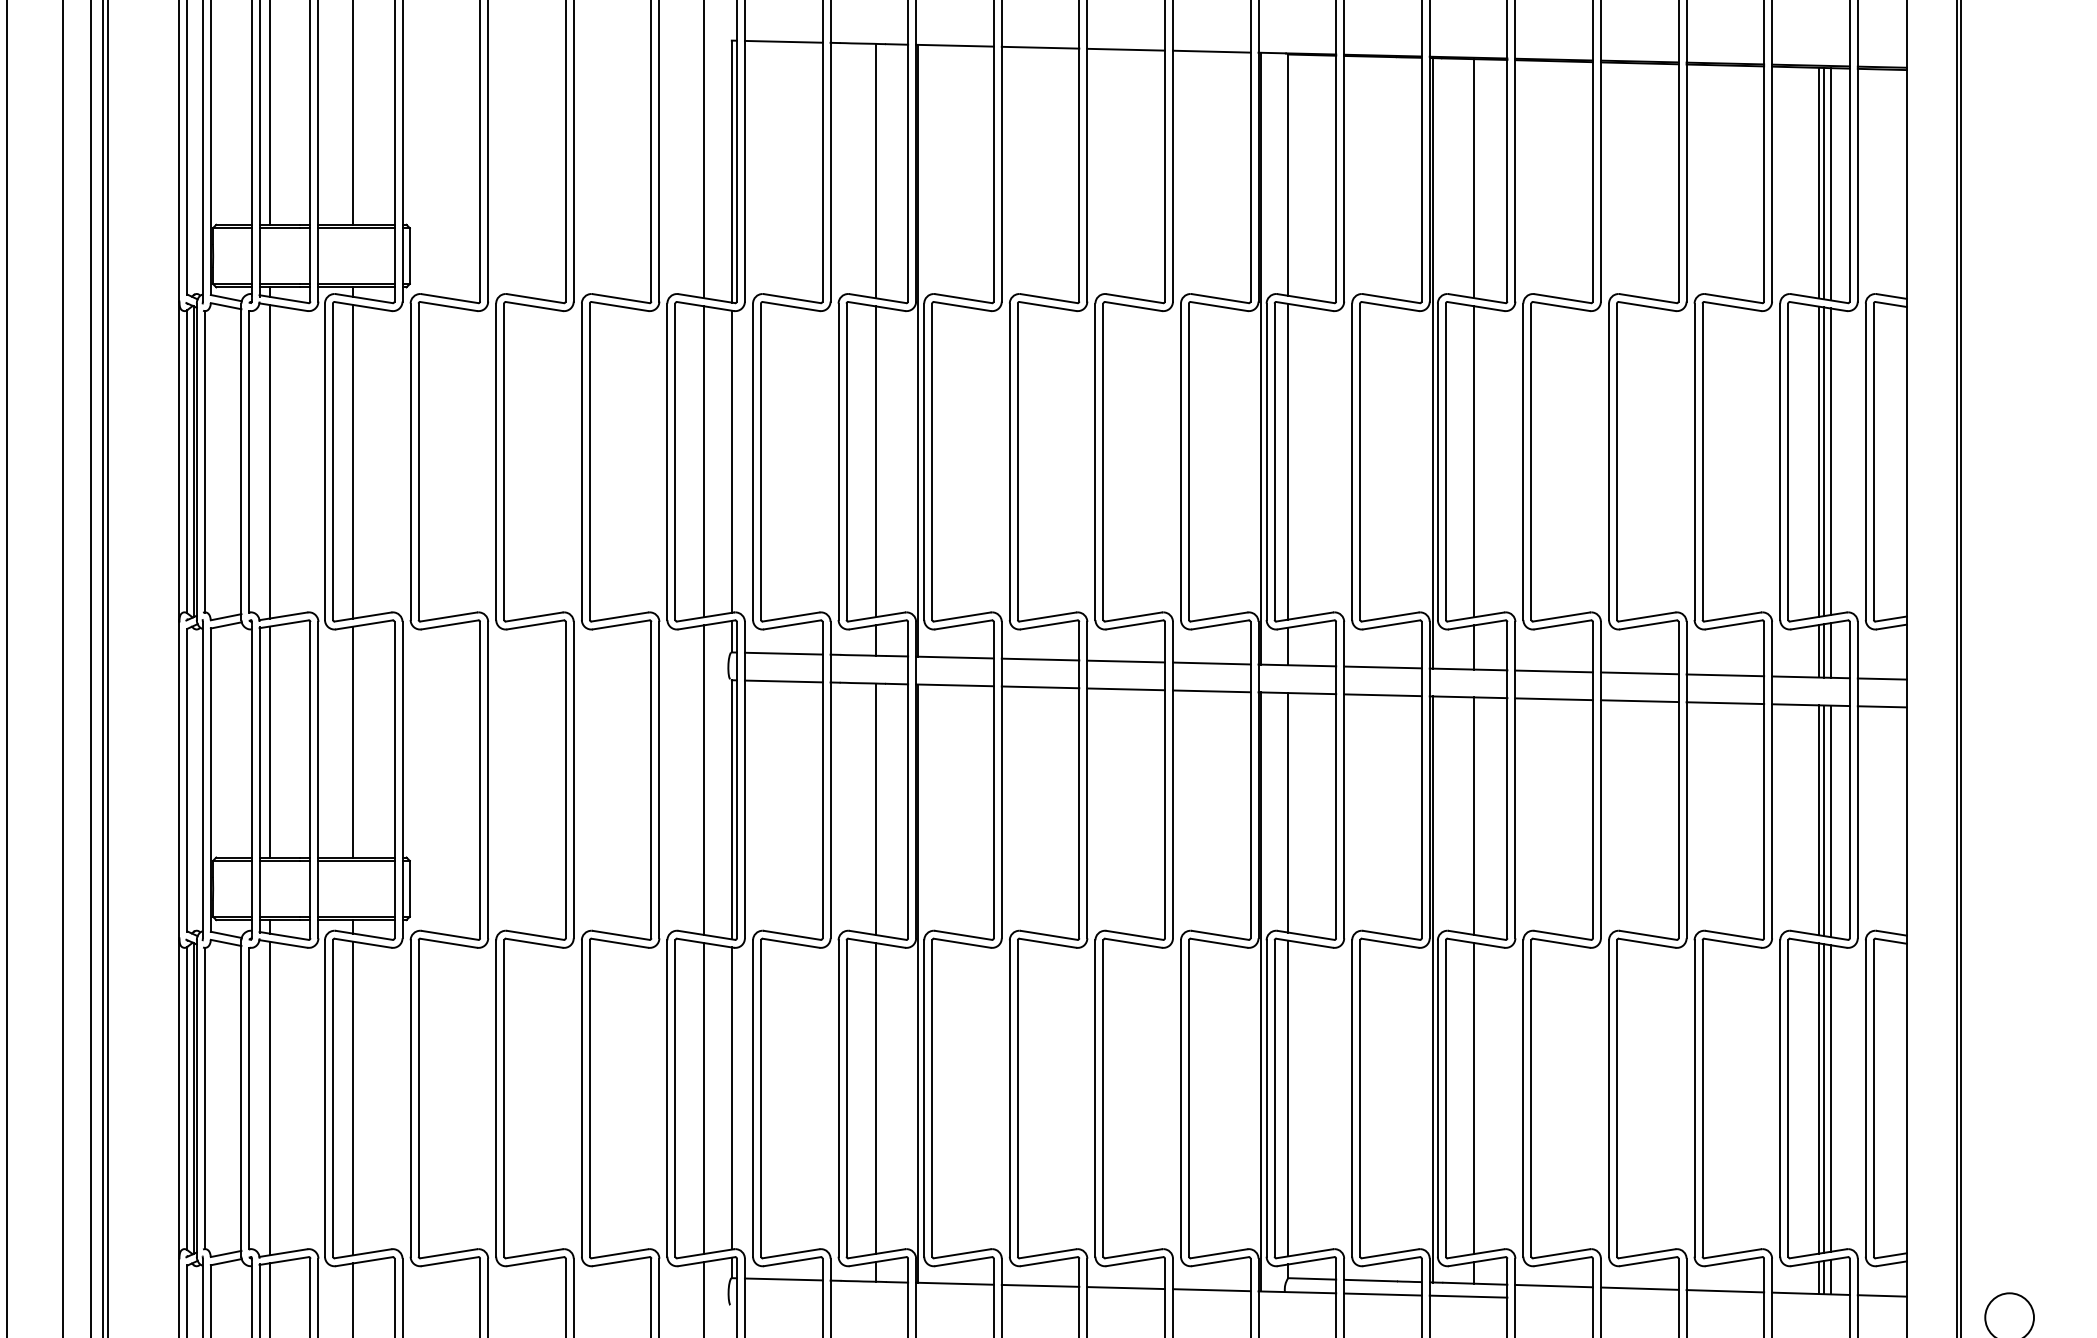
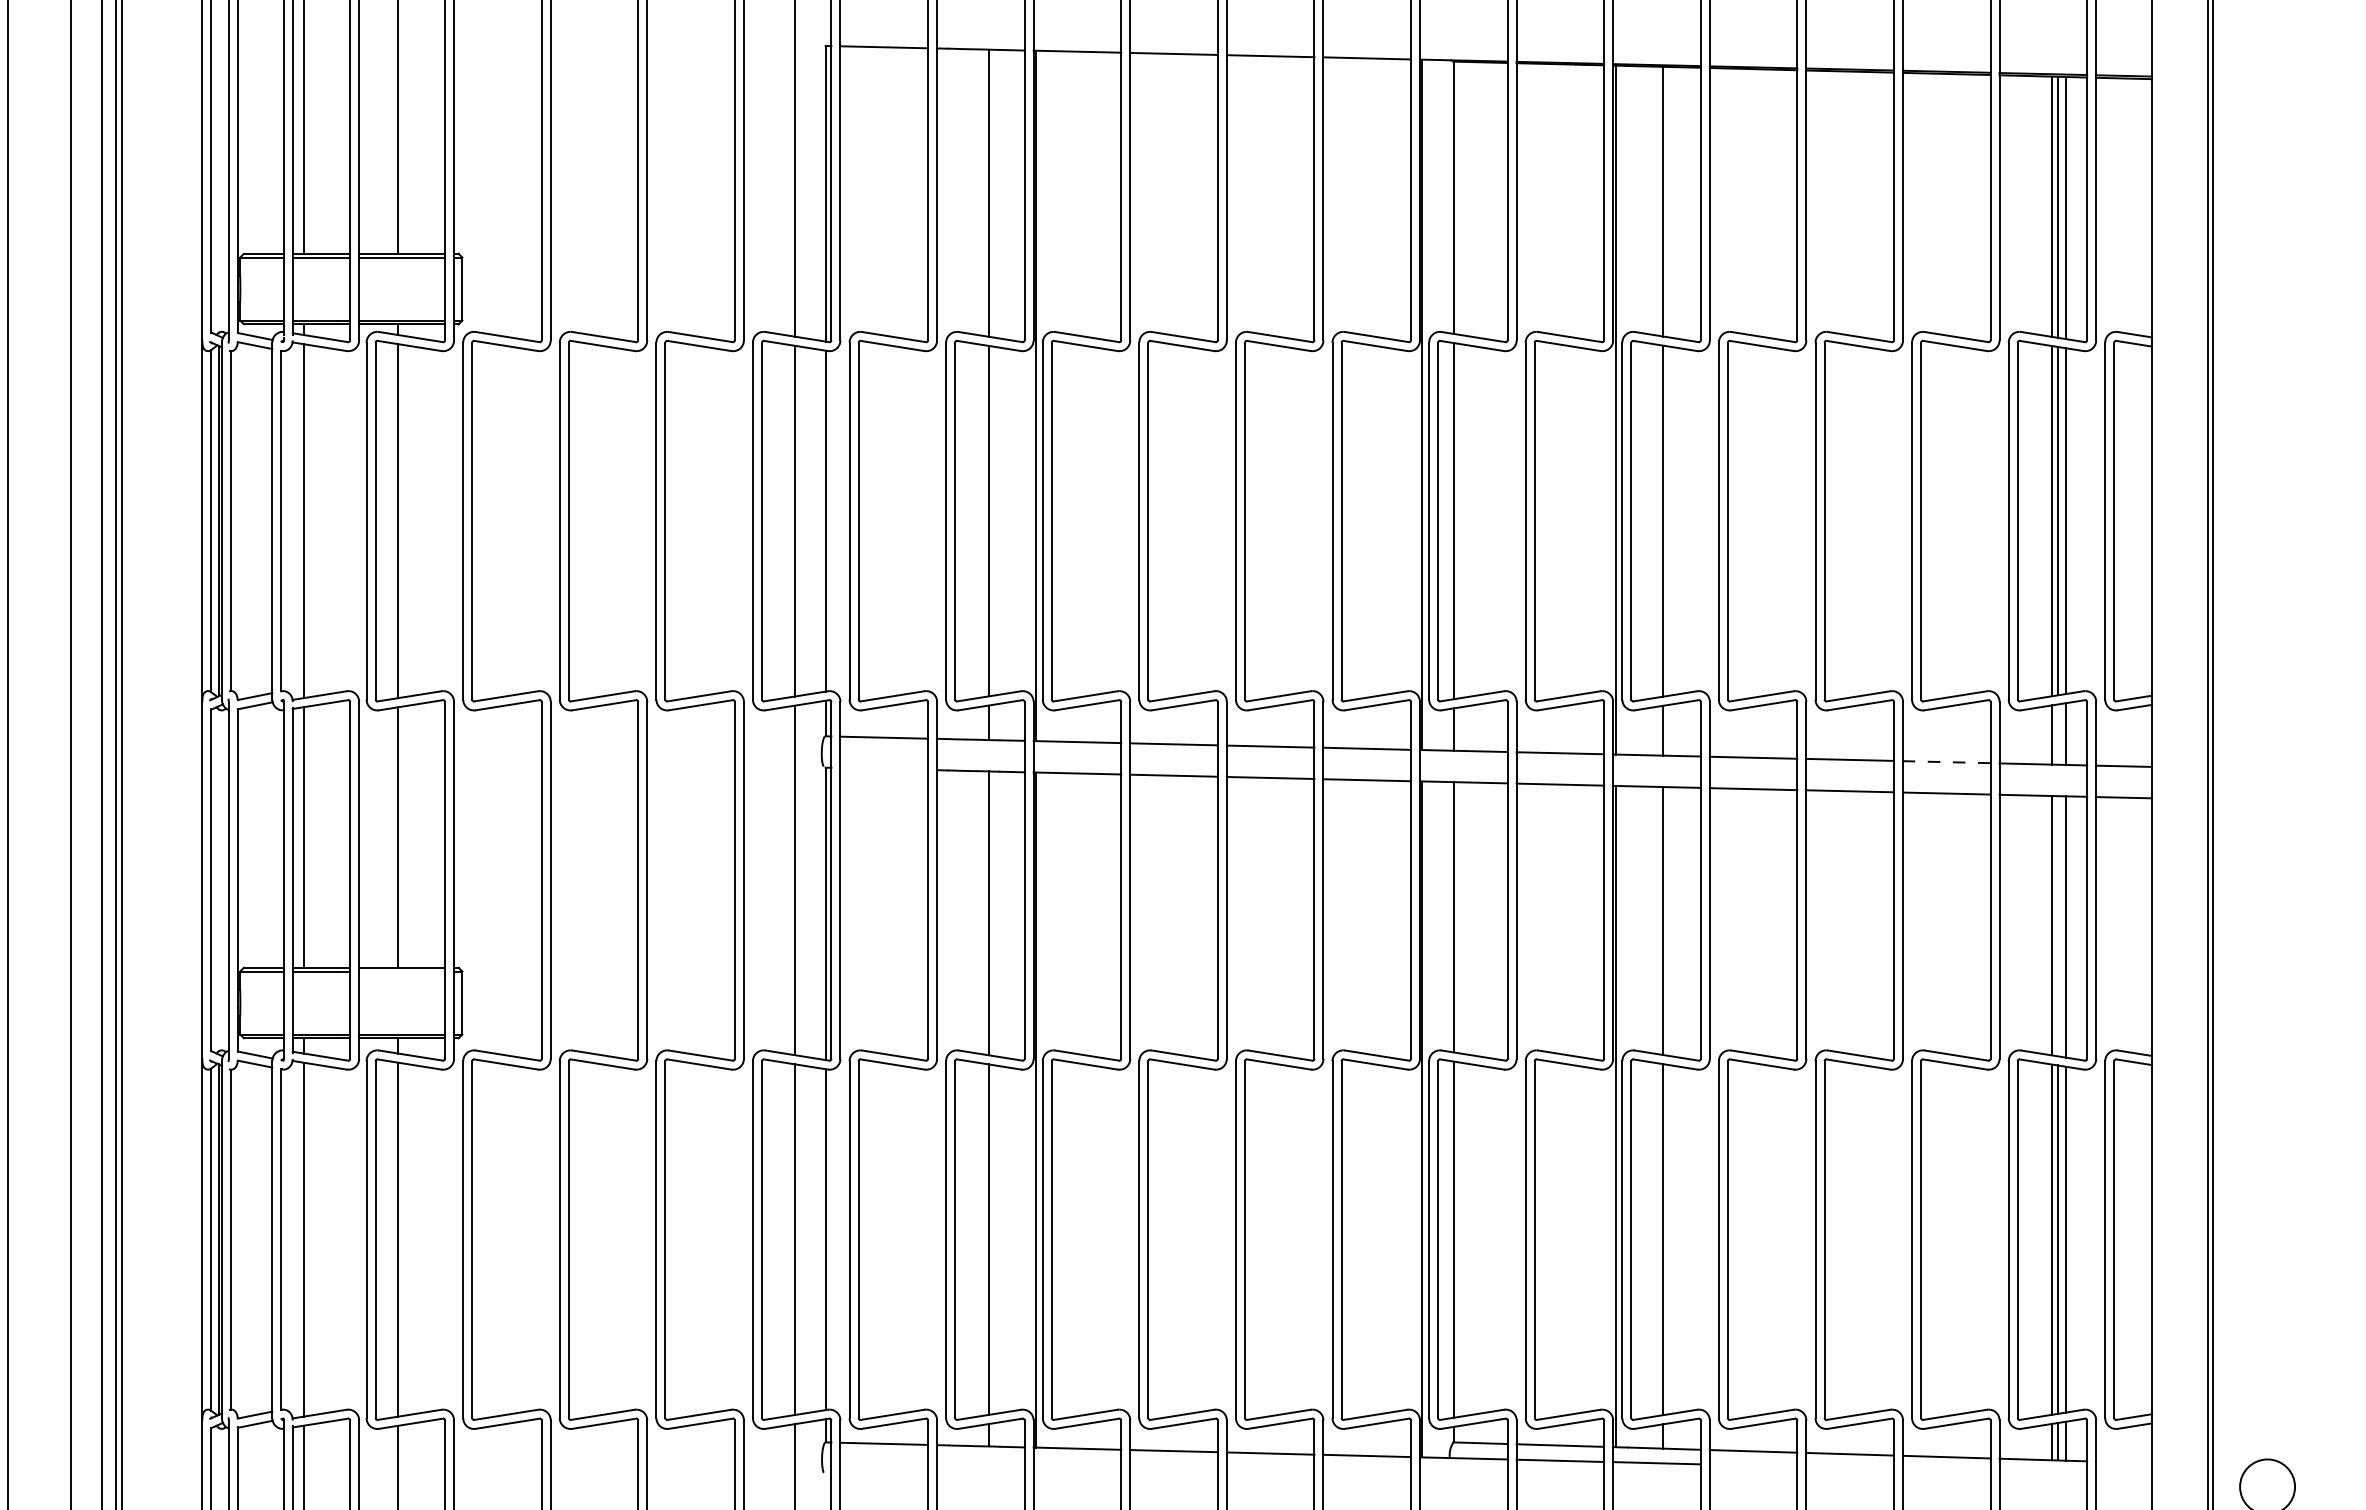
line: (1823, 650) -> (2057, 734), removed
line: (1725, 675) -> (1946, 762), solid -> dashed
line: (783, 681) -> (884, 769), removed
line: (1823, 820) -> (2057, 926), removed
line: (356, 860) -> (402, 971), removed
line: (1881, 1295) -> (2123, 1462), removed

